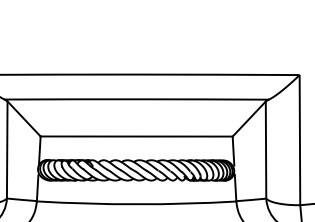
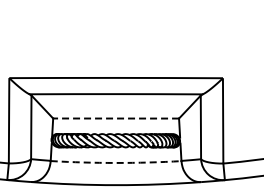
line: (137, 136) -> (116, 118), solid -> dashed
arc: (137, 203) -> (116, 162), solid -> dashed

